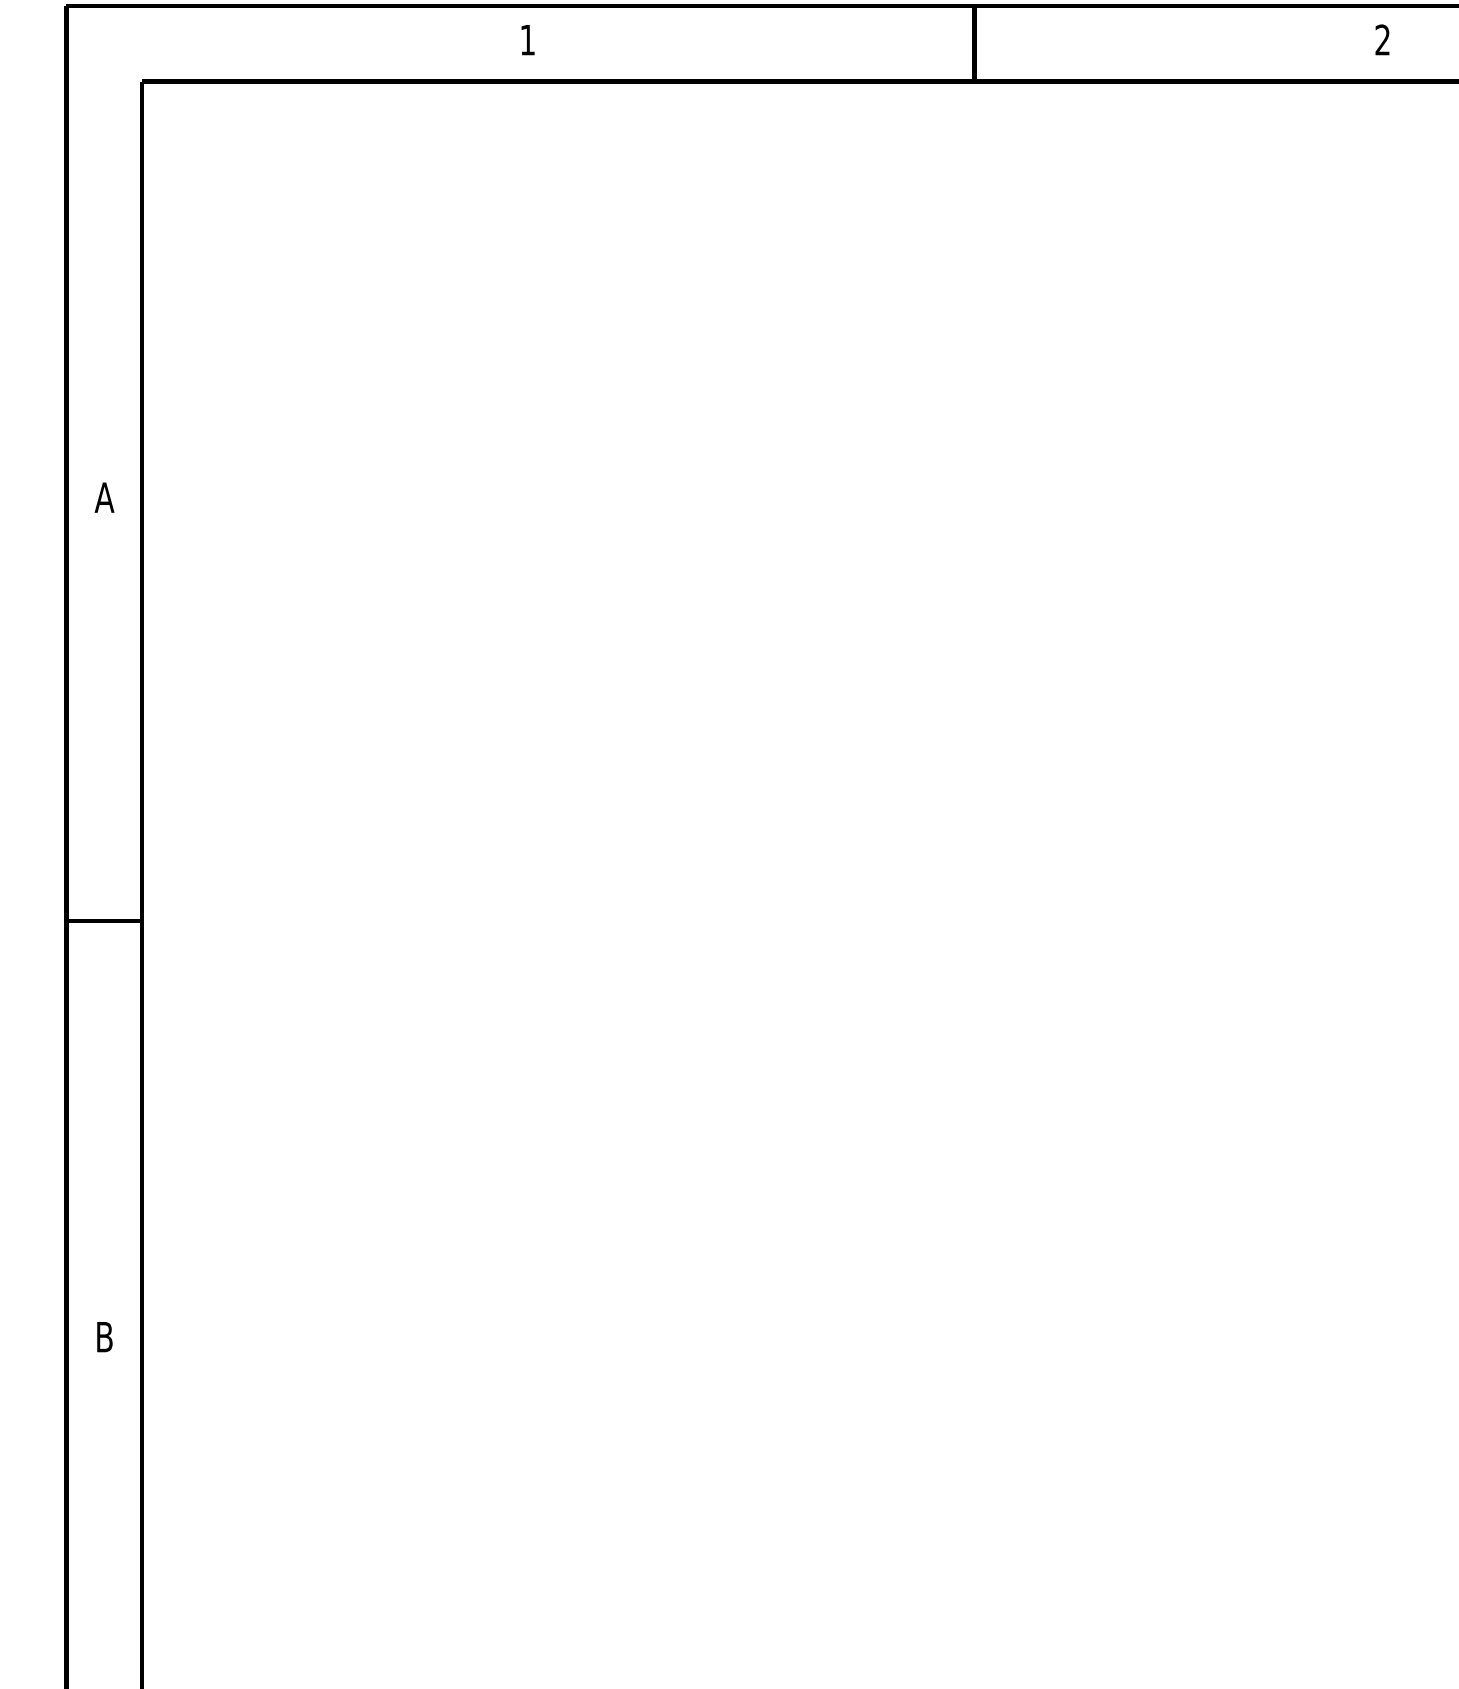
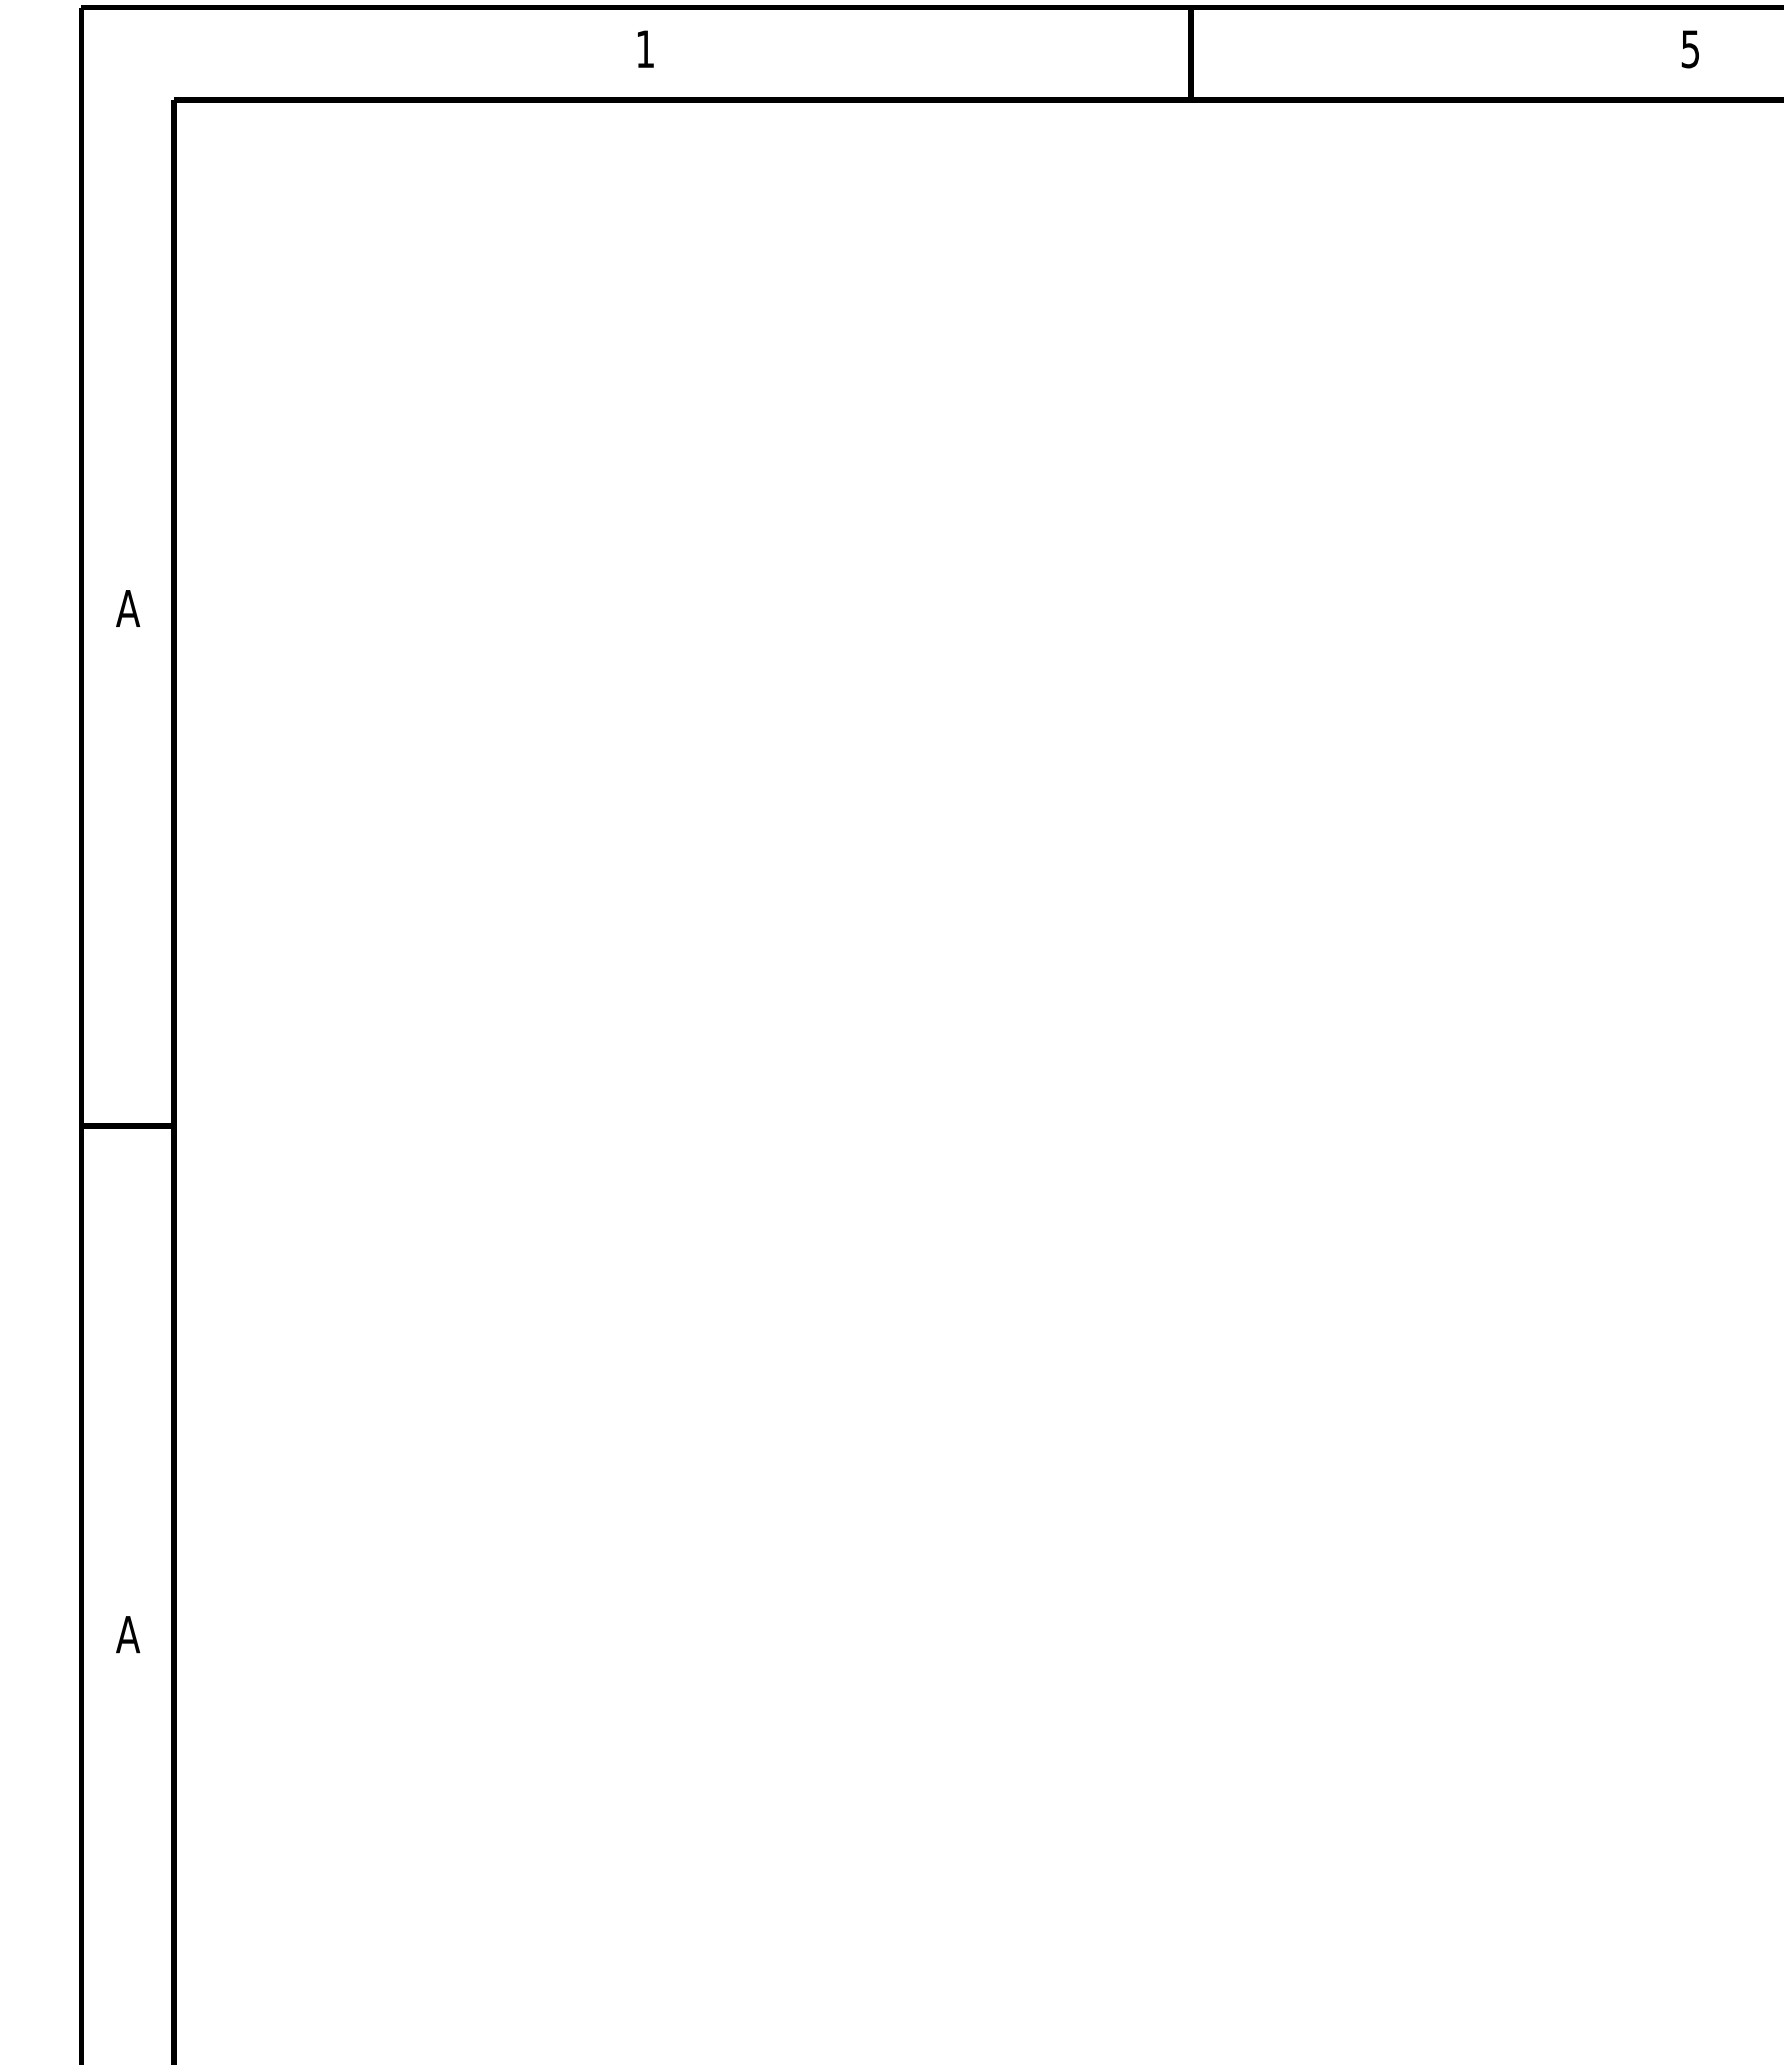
text: (1381, 40) -> (1689, 49), 2 -> 5
text: (104, 1336) -> (128, 1634), B -> A

